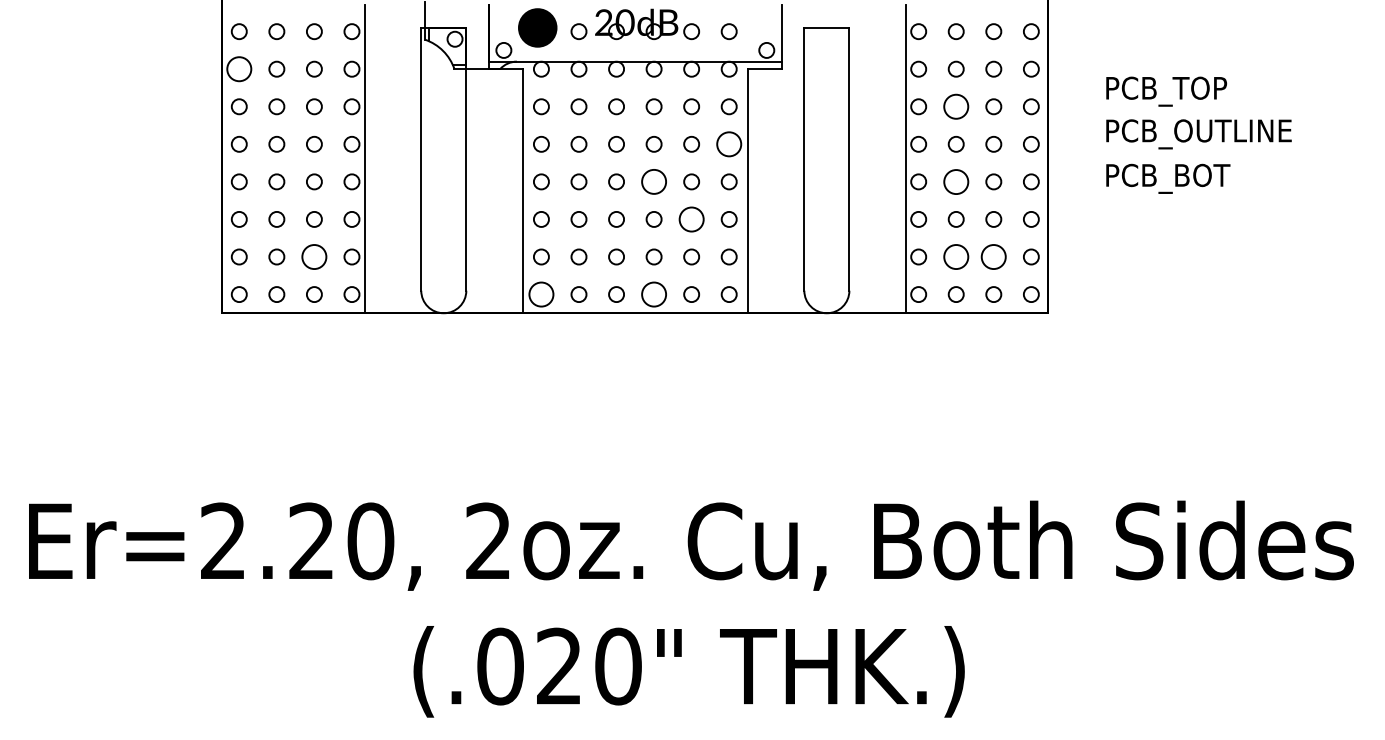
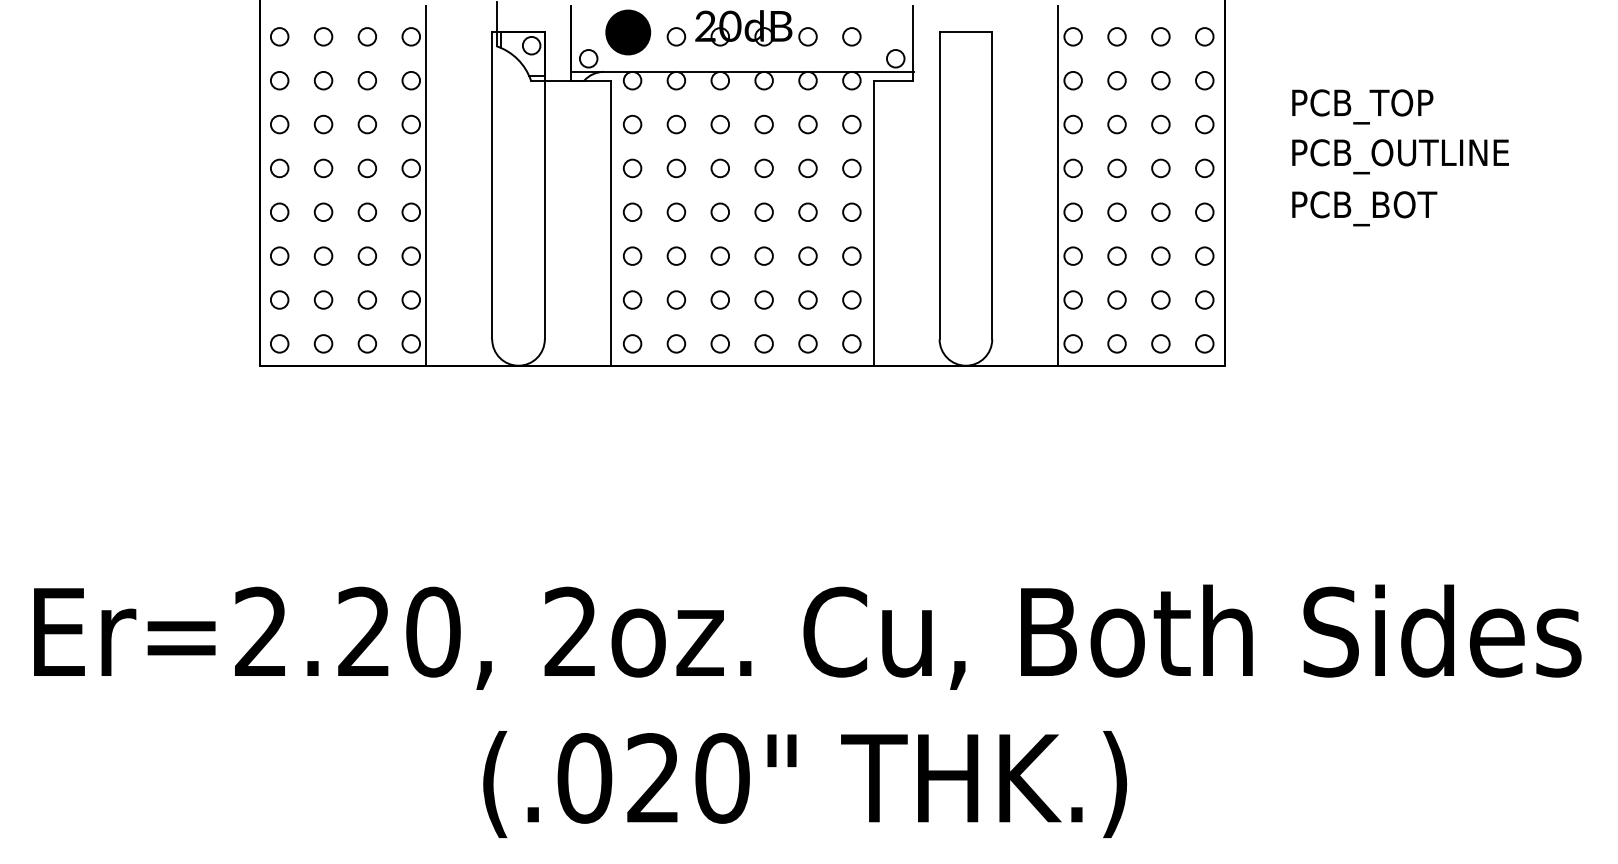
circle: (239, 69) -> (279, 80), size x0.62
circle: (955, 106) -> (1116, 124), size x0.62
circle: (728, 144) -> (851, 168), size x0.62
circle: (955, 181) -> (1116, 211), size x0.62
circle: (653, 182) -> (763, 212), size x0.62
circle: (691, 218) -> (807, 255), size x0.62
circle: (314, 256) -> (367, 299), size x0.62
circle: (955, 256) -> (1116, 299), size x0.62
circle: (993, 256) -> (1160, 299), size x0.62
circle: (541, 294) -> (632, 343), size x0.62
circle: (653, 294) -> (763, 343), size x0.62

